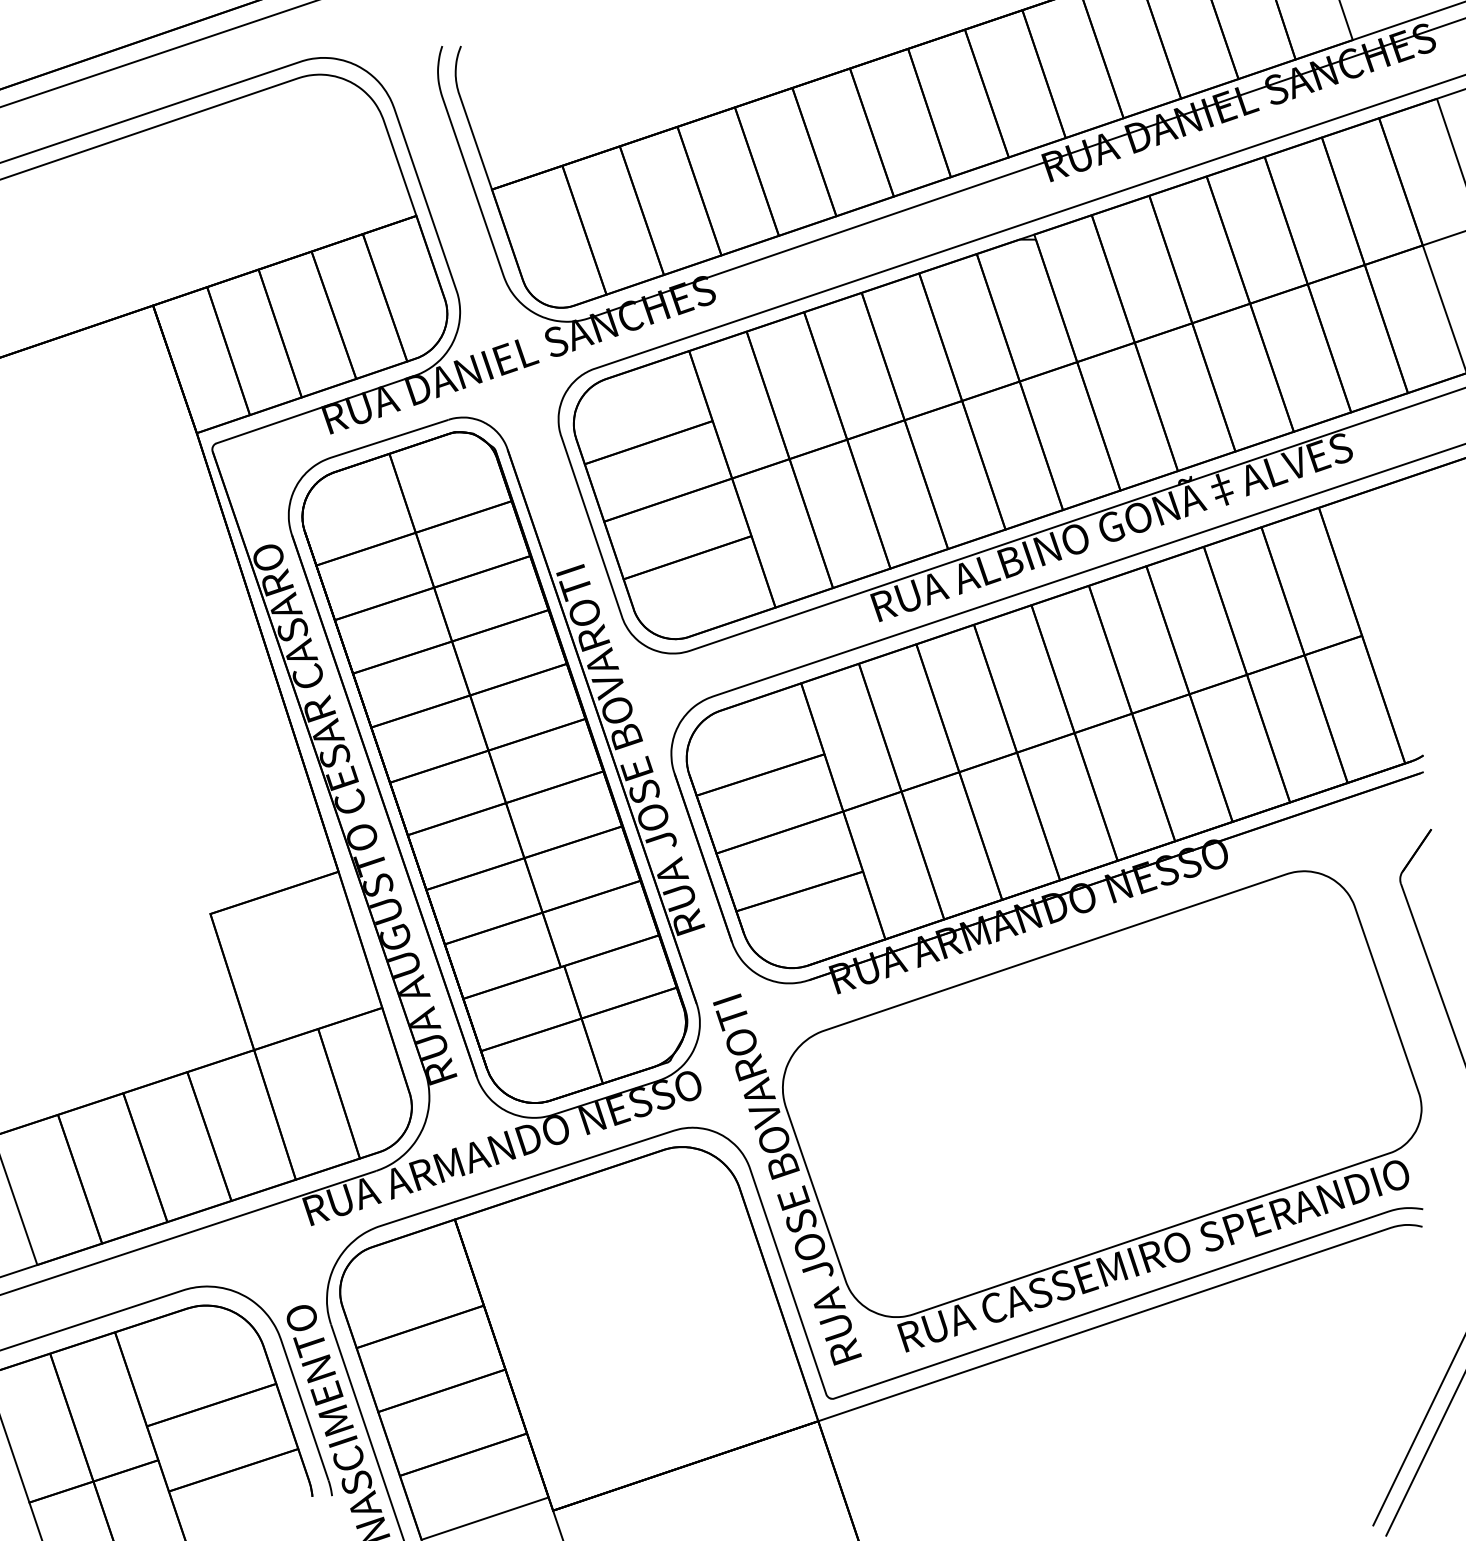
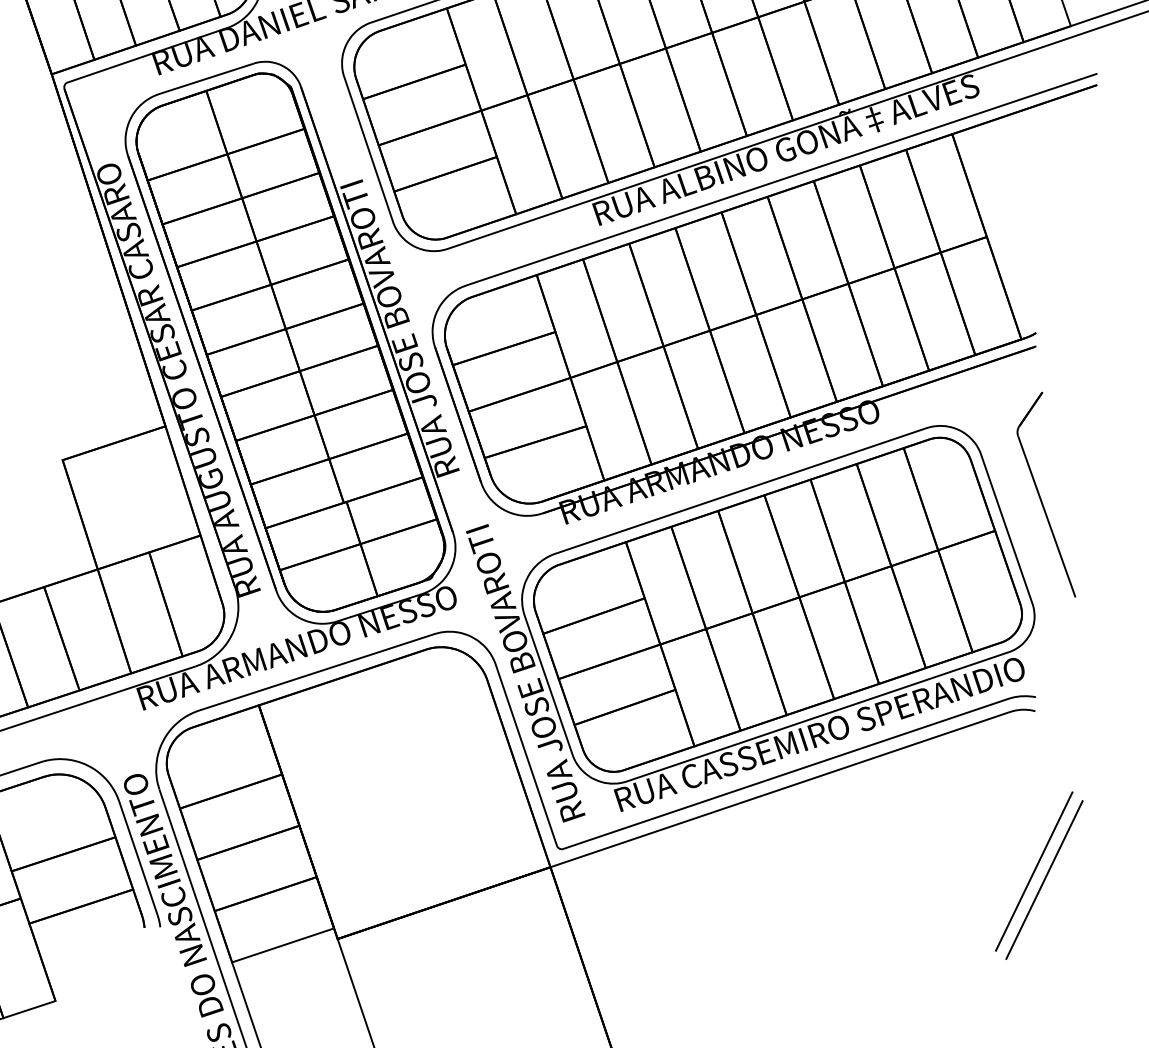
part: (1101, 1094) -> (777, 605), added

